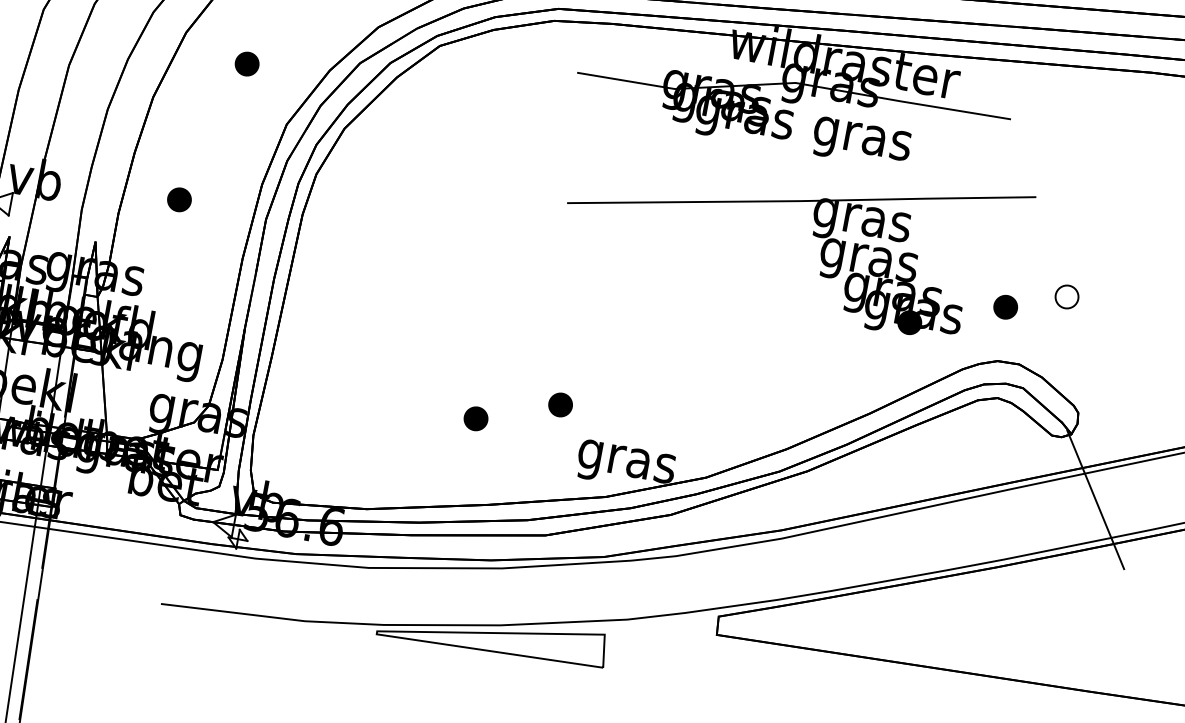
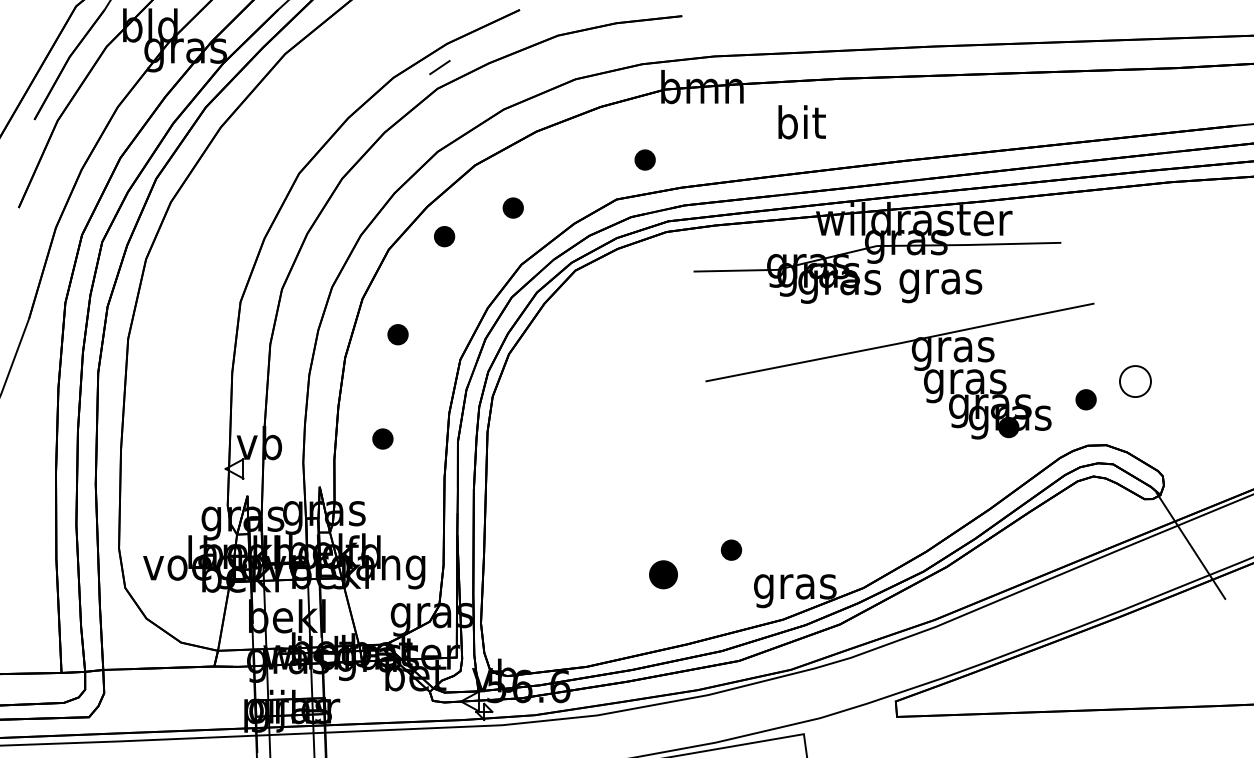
part: (246, 63) -> (397, 334), moved
part: (1067, 296) -> (1135, 381), size x1.6
part: (475, 418) -> (662, 574), size x1.4

